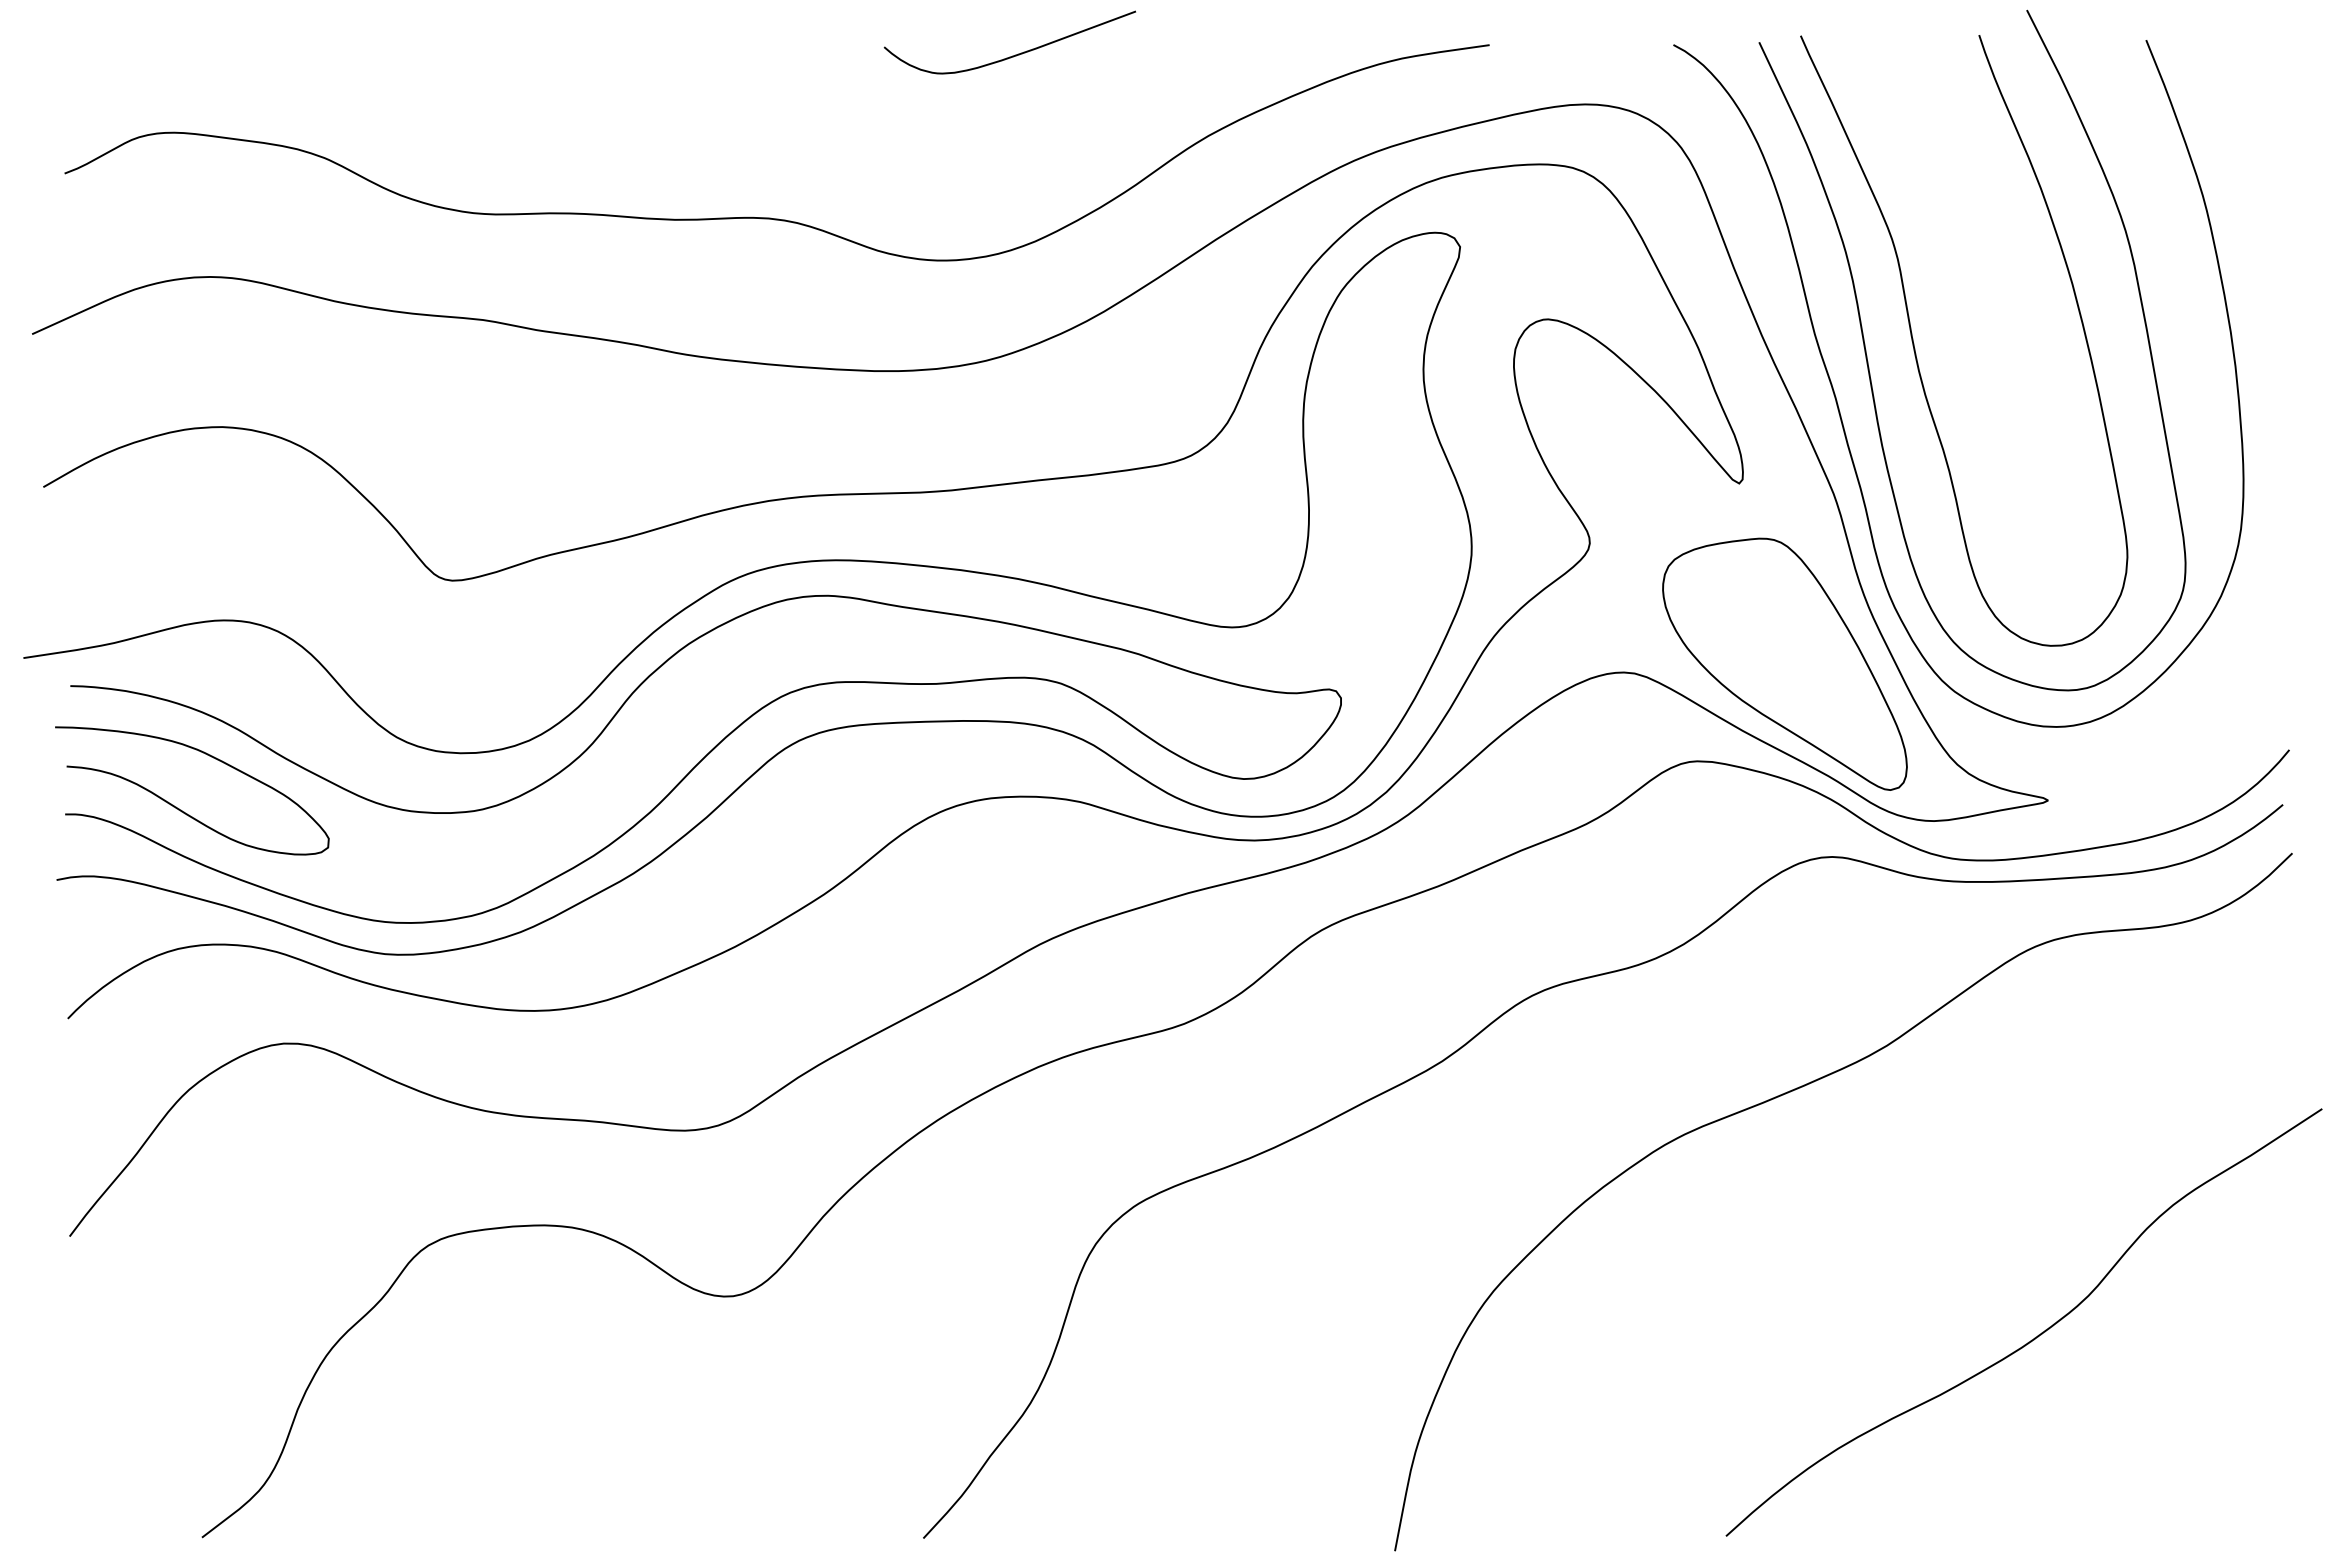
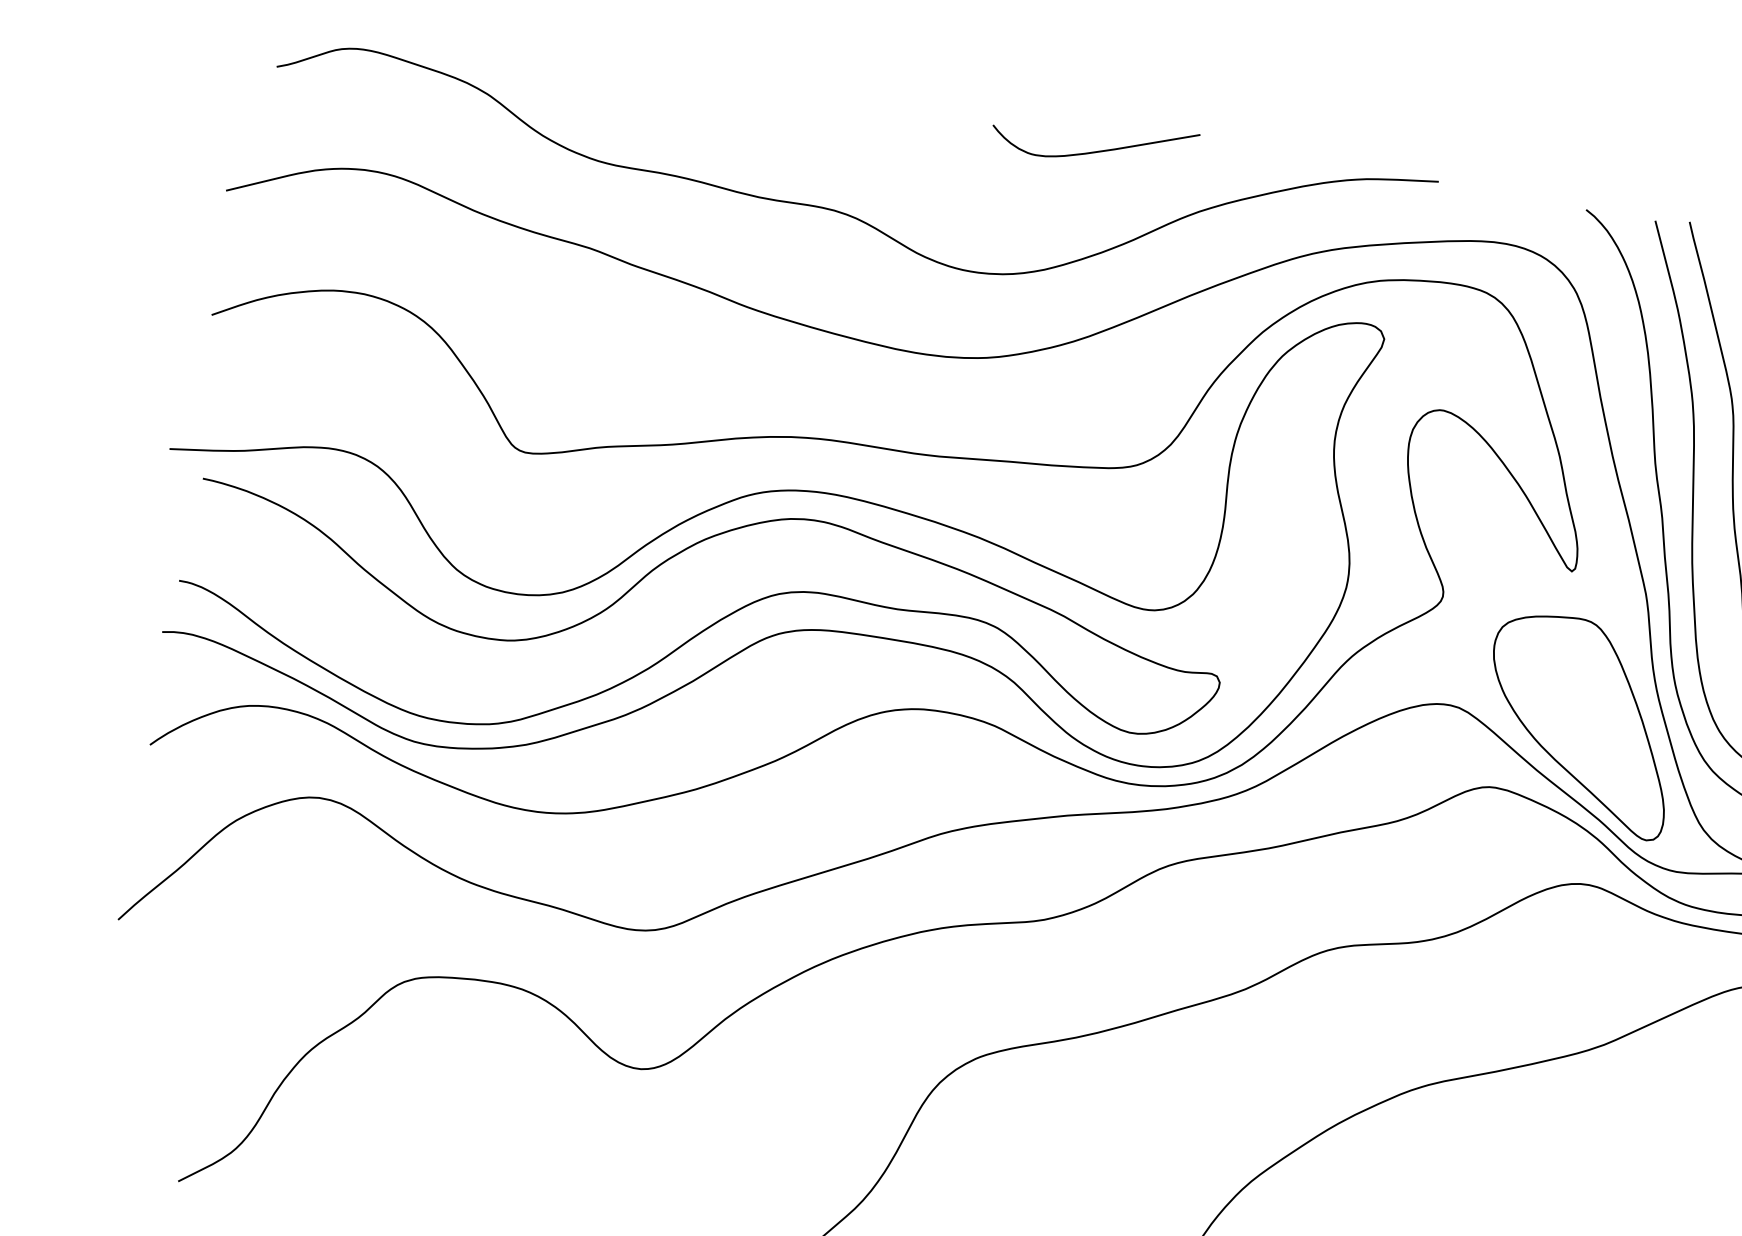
curve: (1012, 55) -> (1094, 151), moved
curve: (179, 808) -> (271, 593), removed

